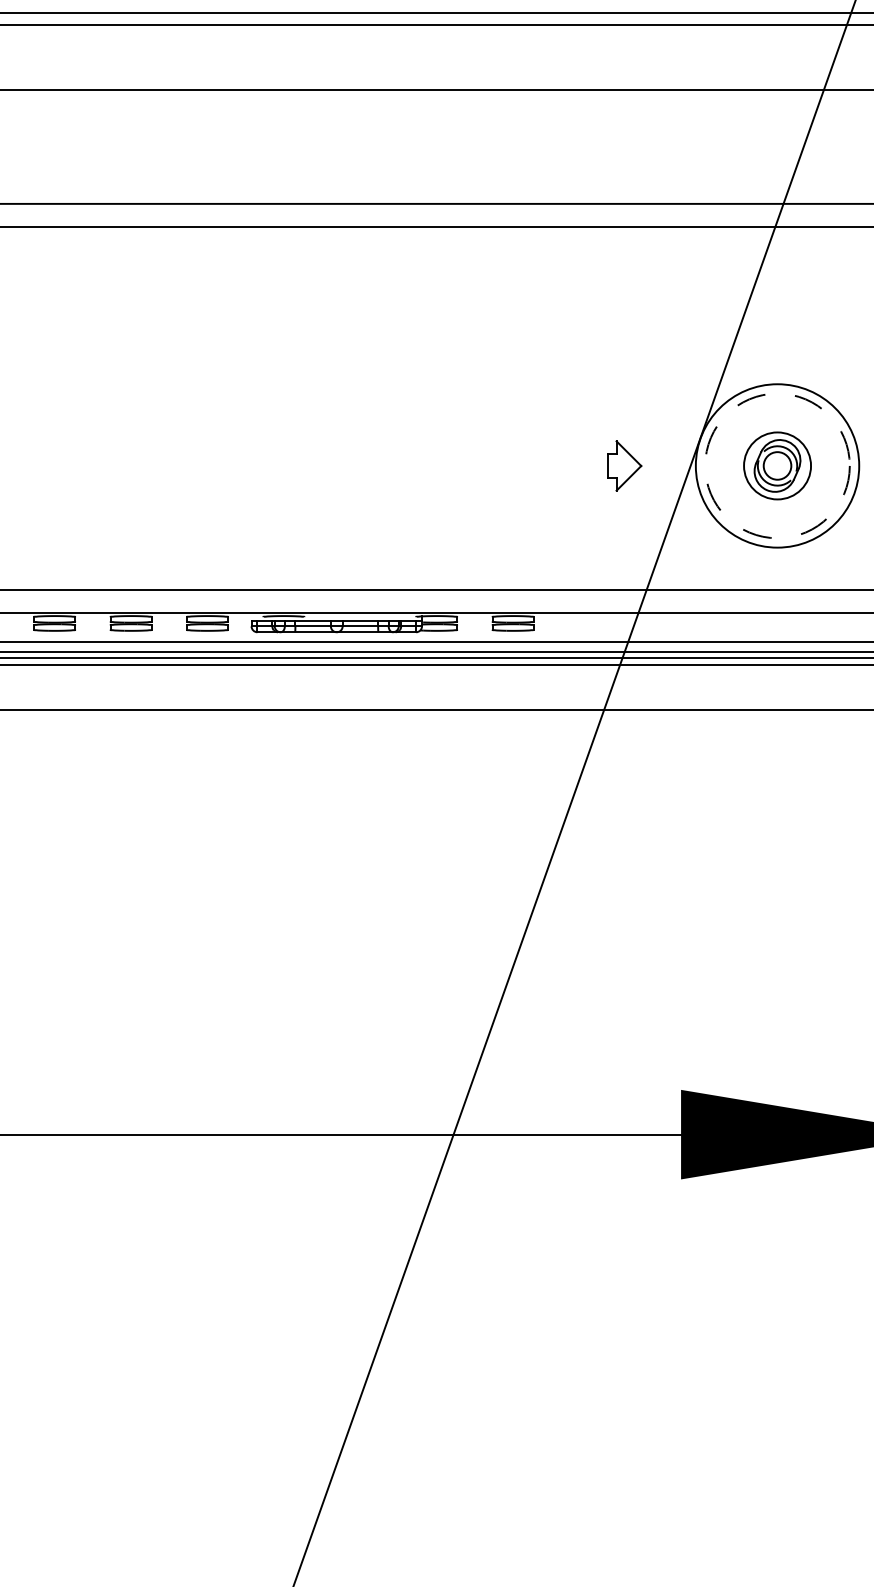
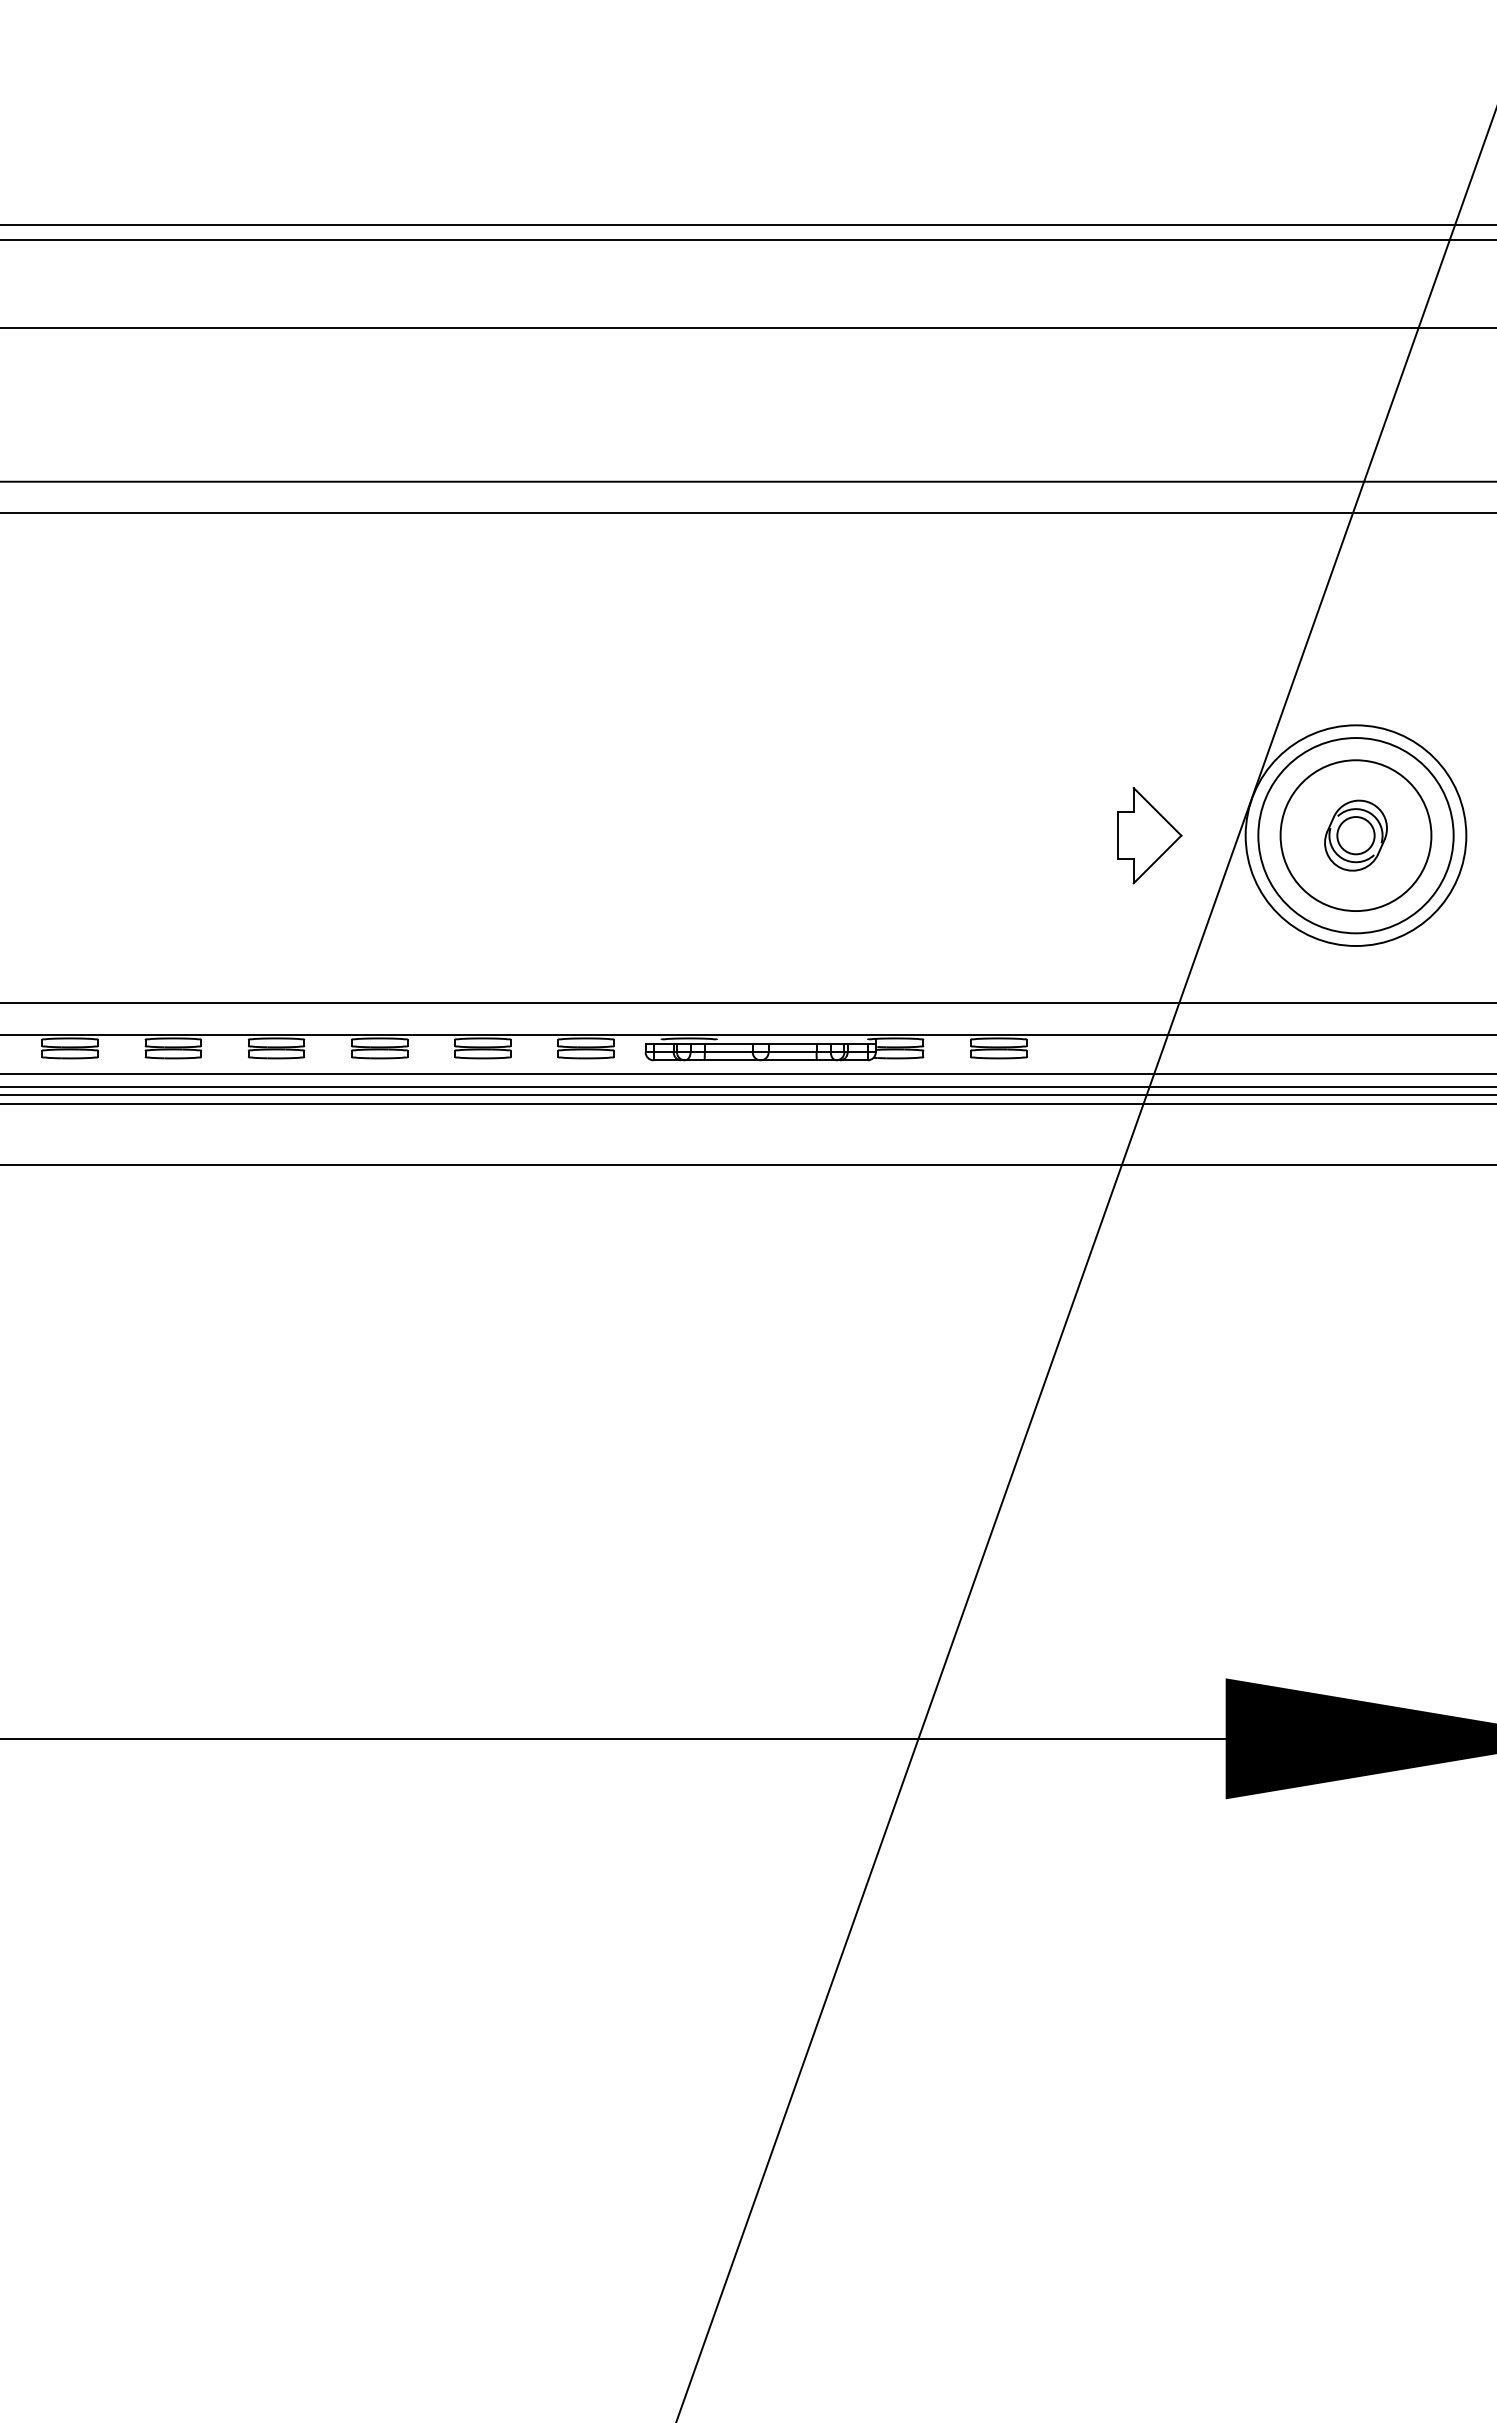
part: (624, 465) -> (1149, 835), size x1.43
circle: (777, 465) -> (1355, 835), dashed -> solid
circle: (777, 465) -> (1355, 835), size x1.67

